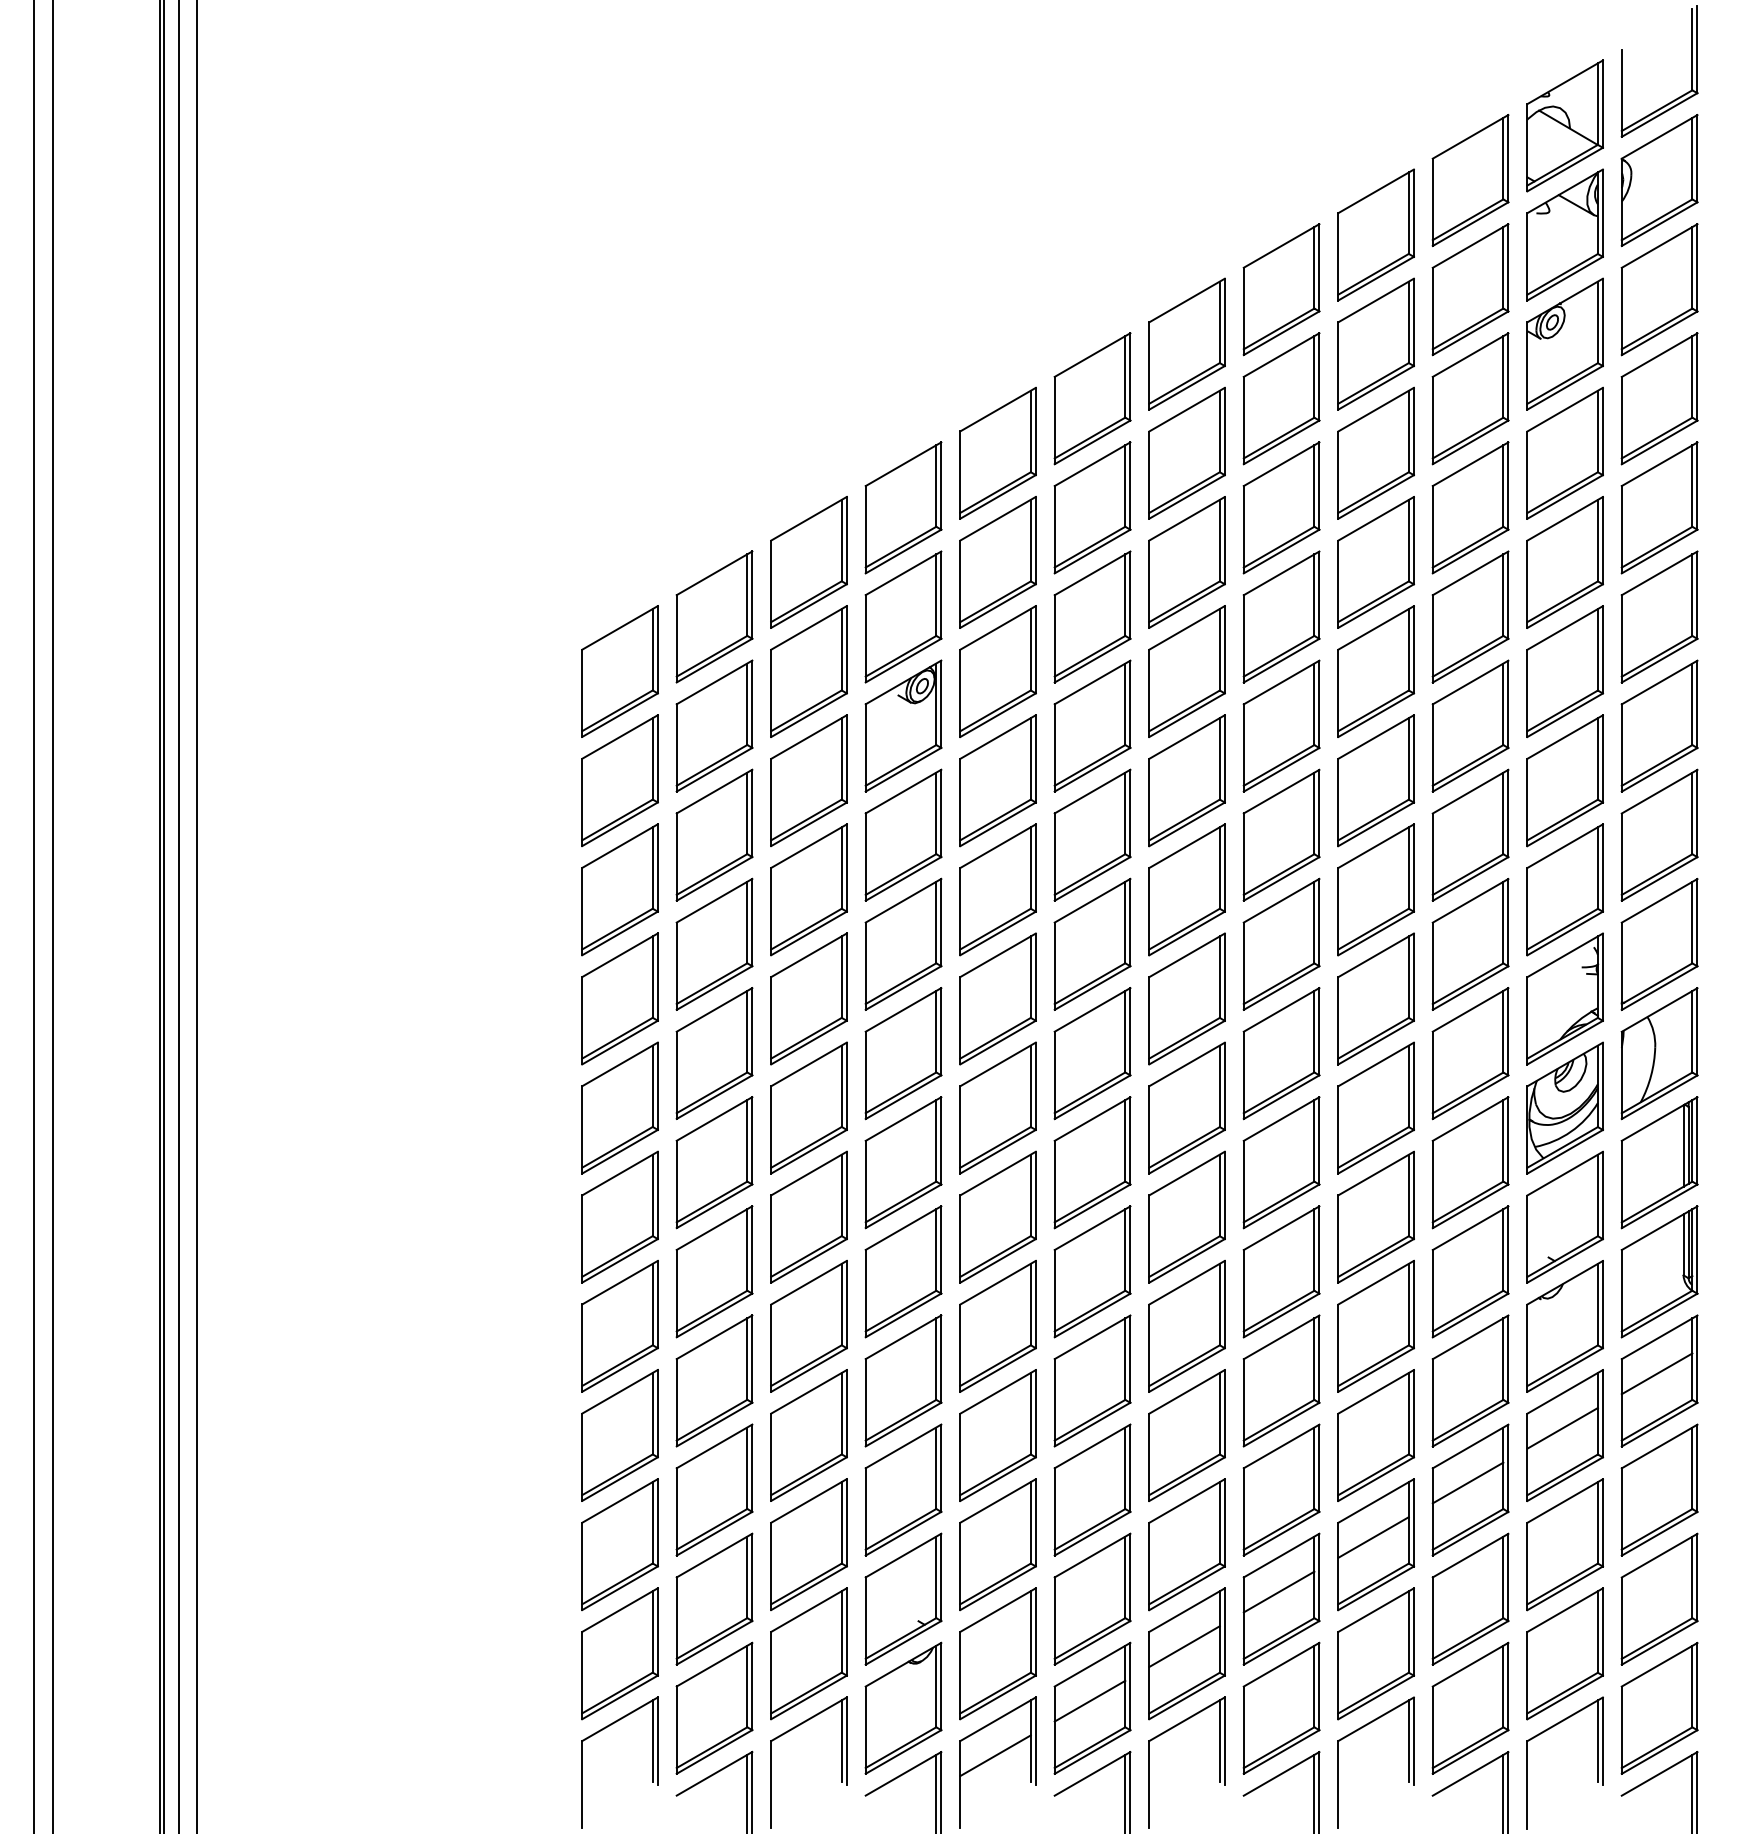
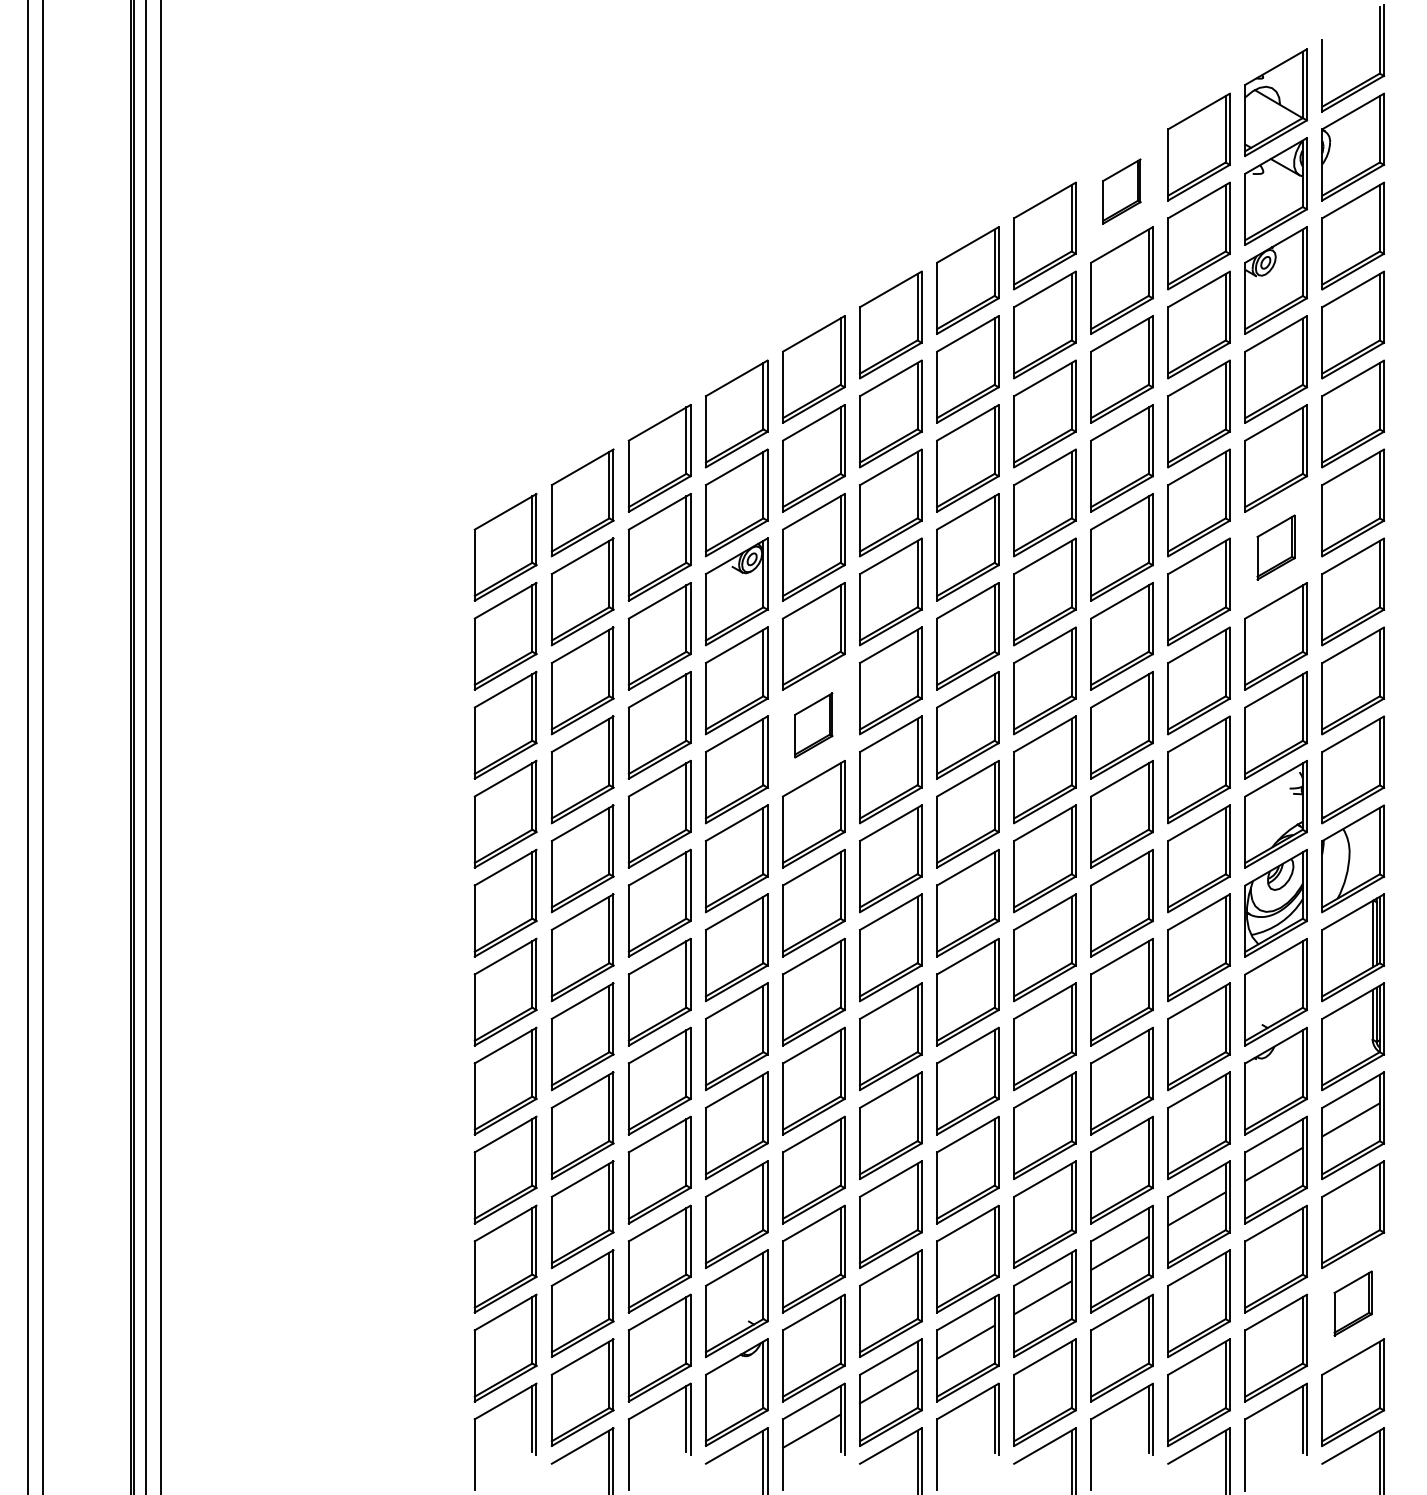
part: (1375, 234) -> (1121, 191), size x0.6
part: (1564, 671) -> (1275, 547), size x0.6
part: (997, 889) -> (813, 725), size x0.6
part: (1659, 1598) -> (1353, 1303), size x0.6

